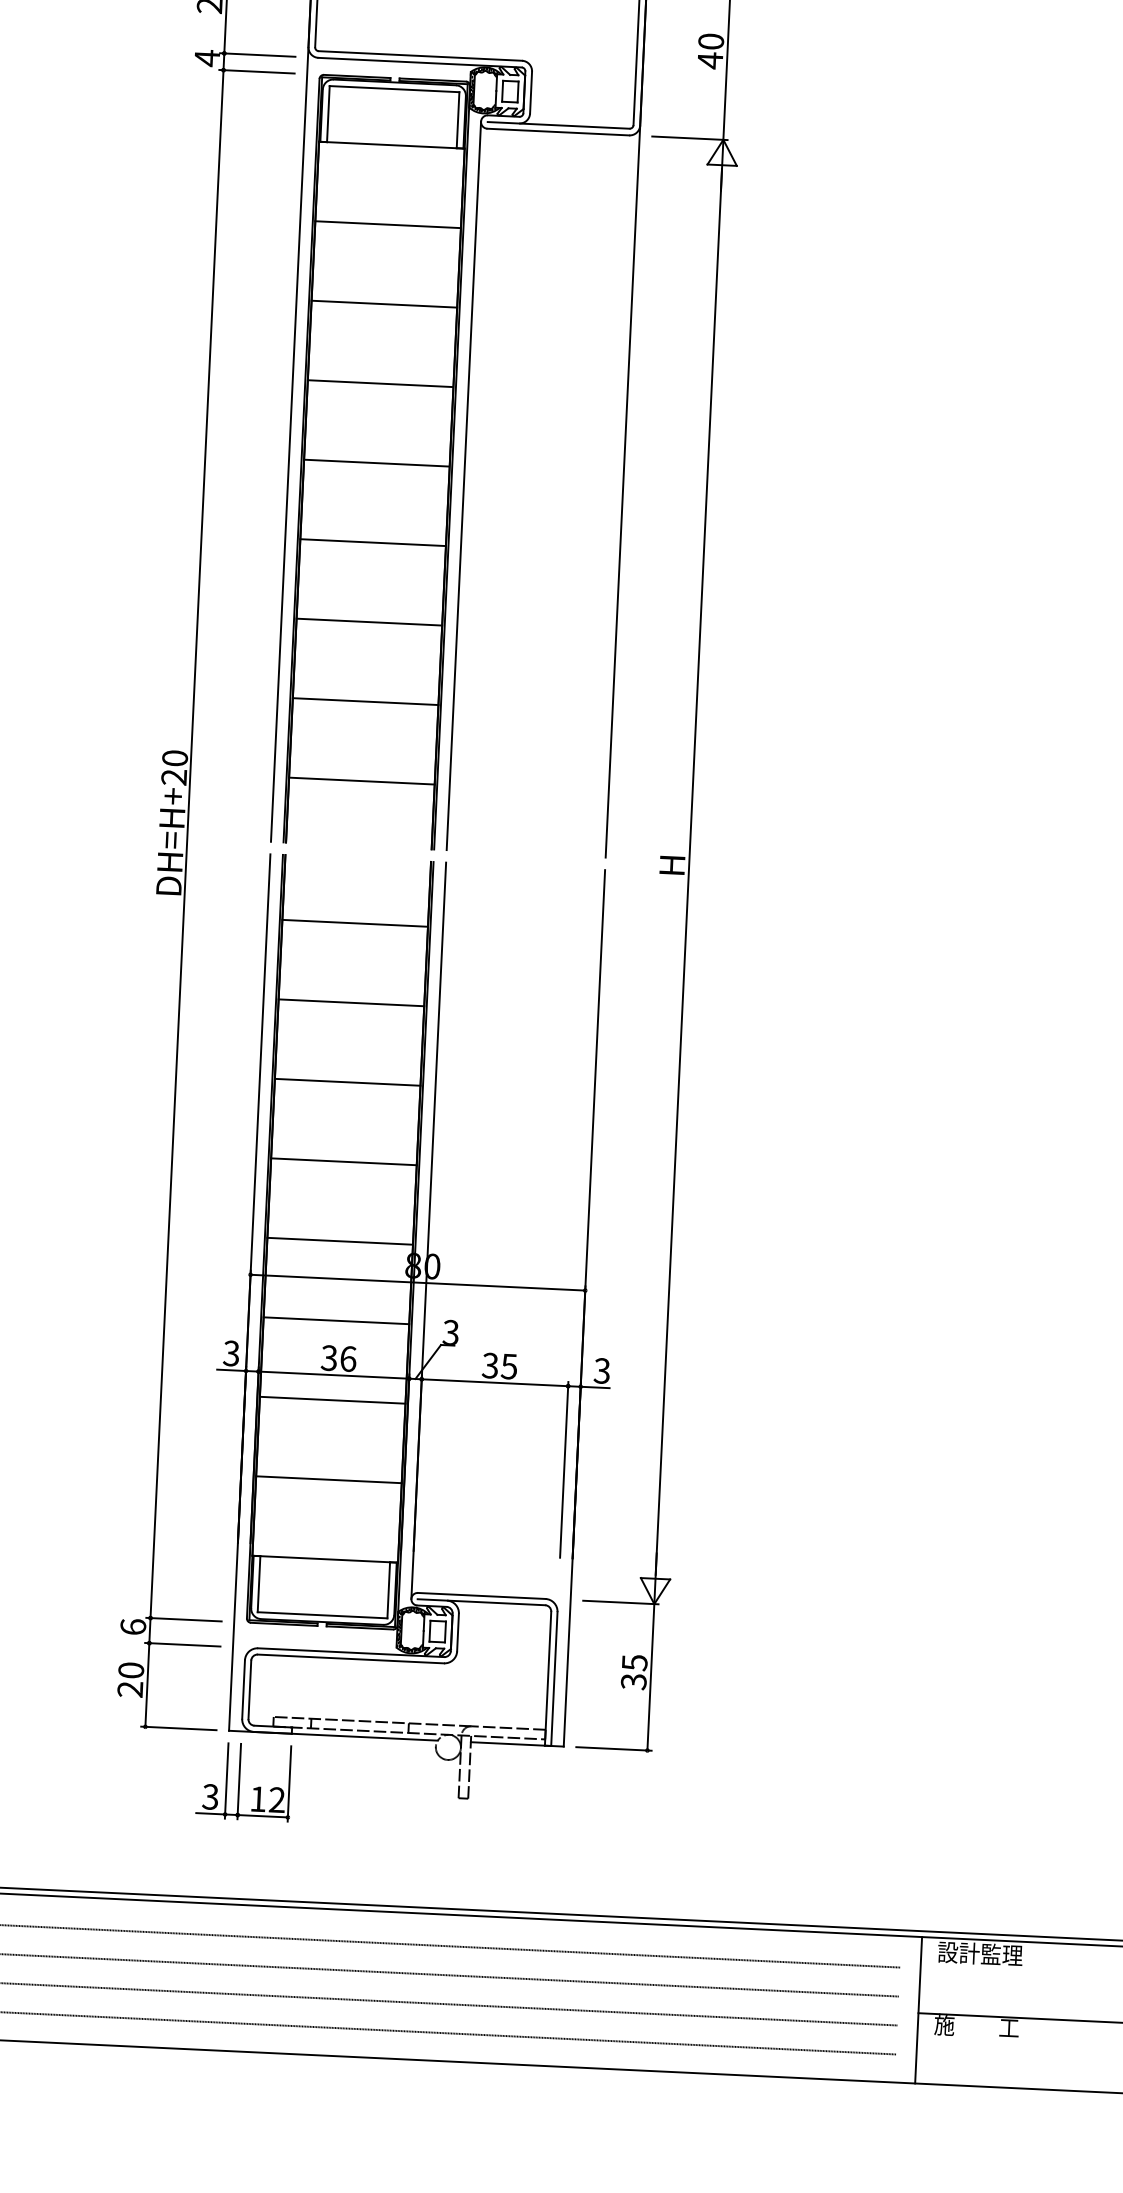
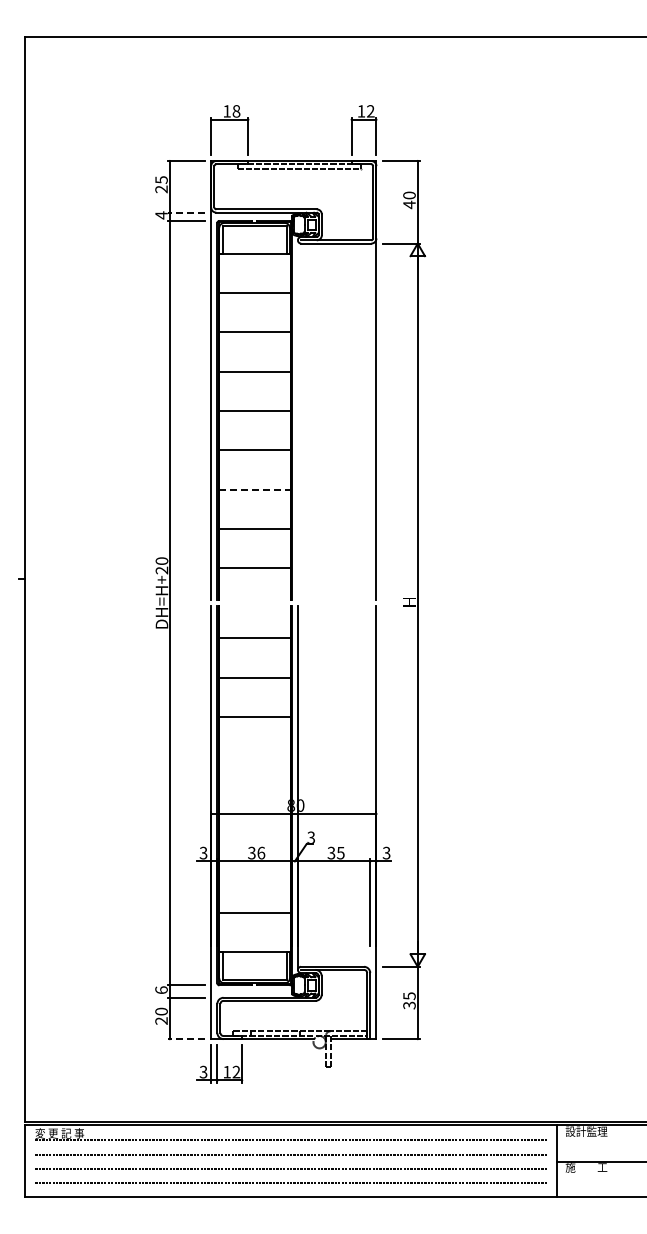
line: (258, 54) -> (186, 212), solid -> dashed
line: (462, 486) -> (297, 420), removed
line: (369, 622) -> (254, 489), solid -> dashed
line: (343, 1162) -> (254, 756), removed
line: (340, 1241) -> (254, 795), removed
line: (336, 1320) -> (254, 834), removed
line: (332, 1399) -> (254, 873), removed
line: (179, 1729) -> (186, 1039), solid -> dashed

